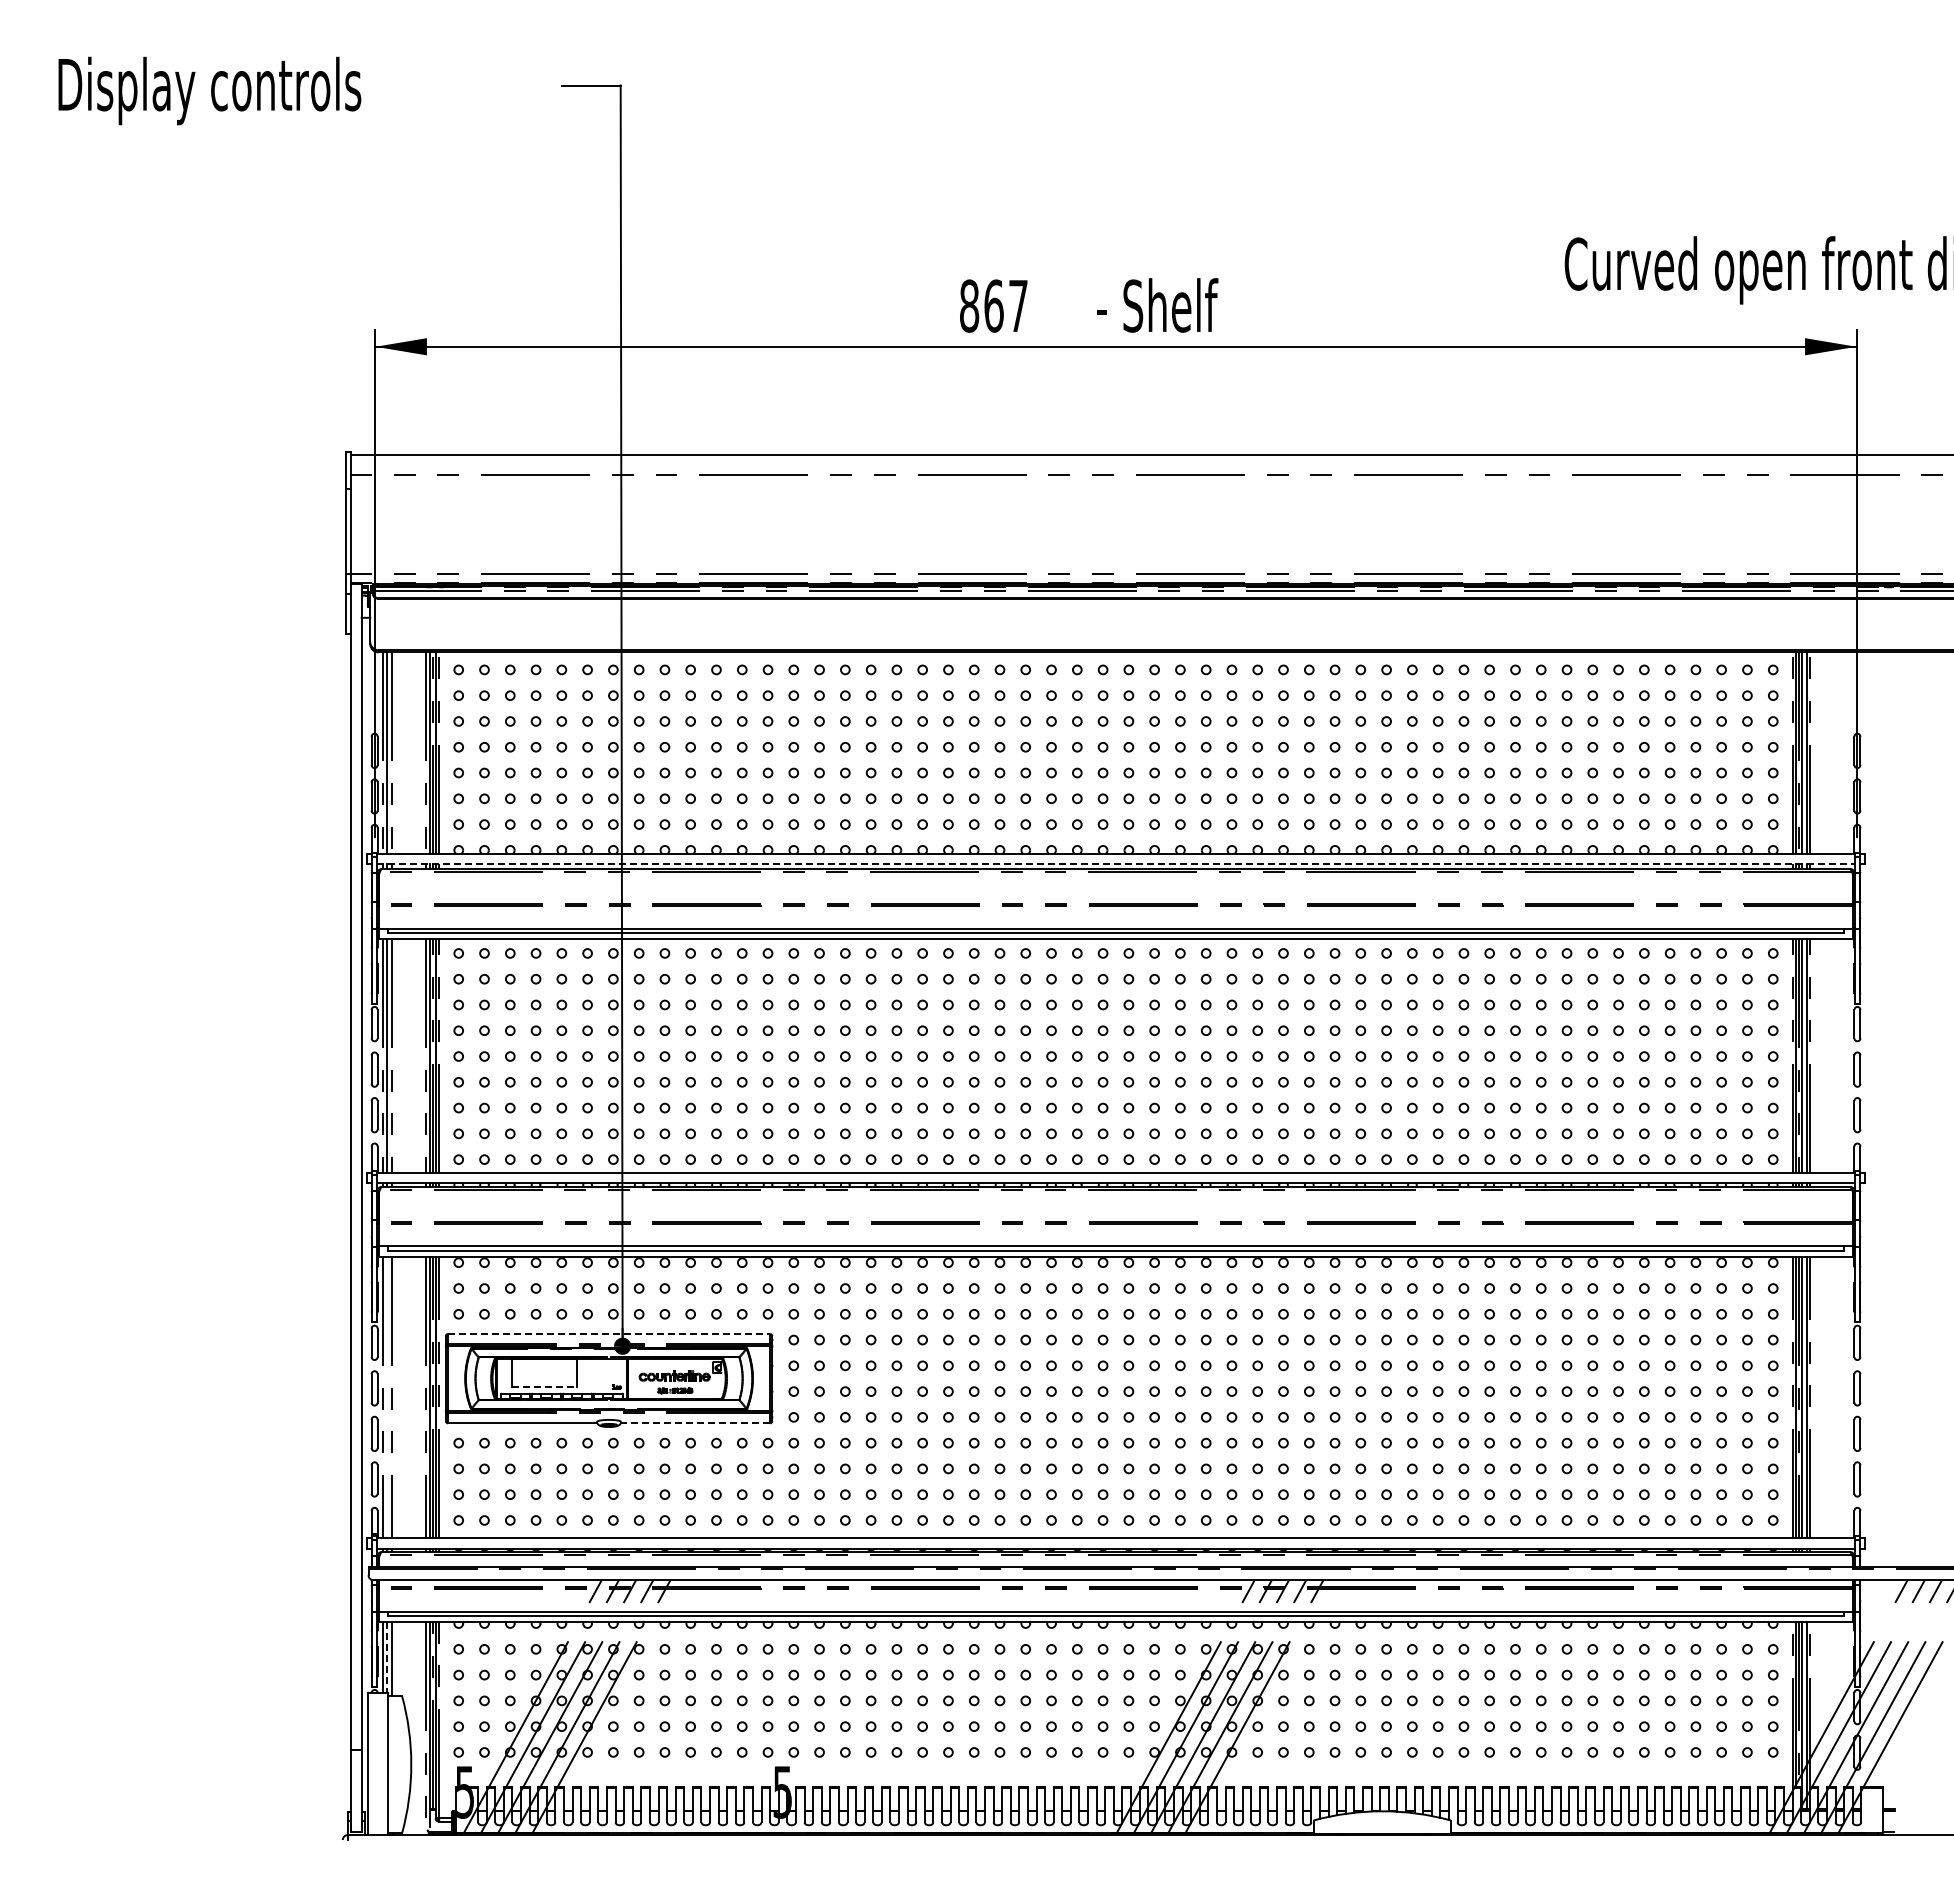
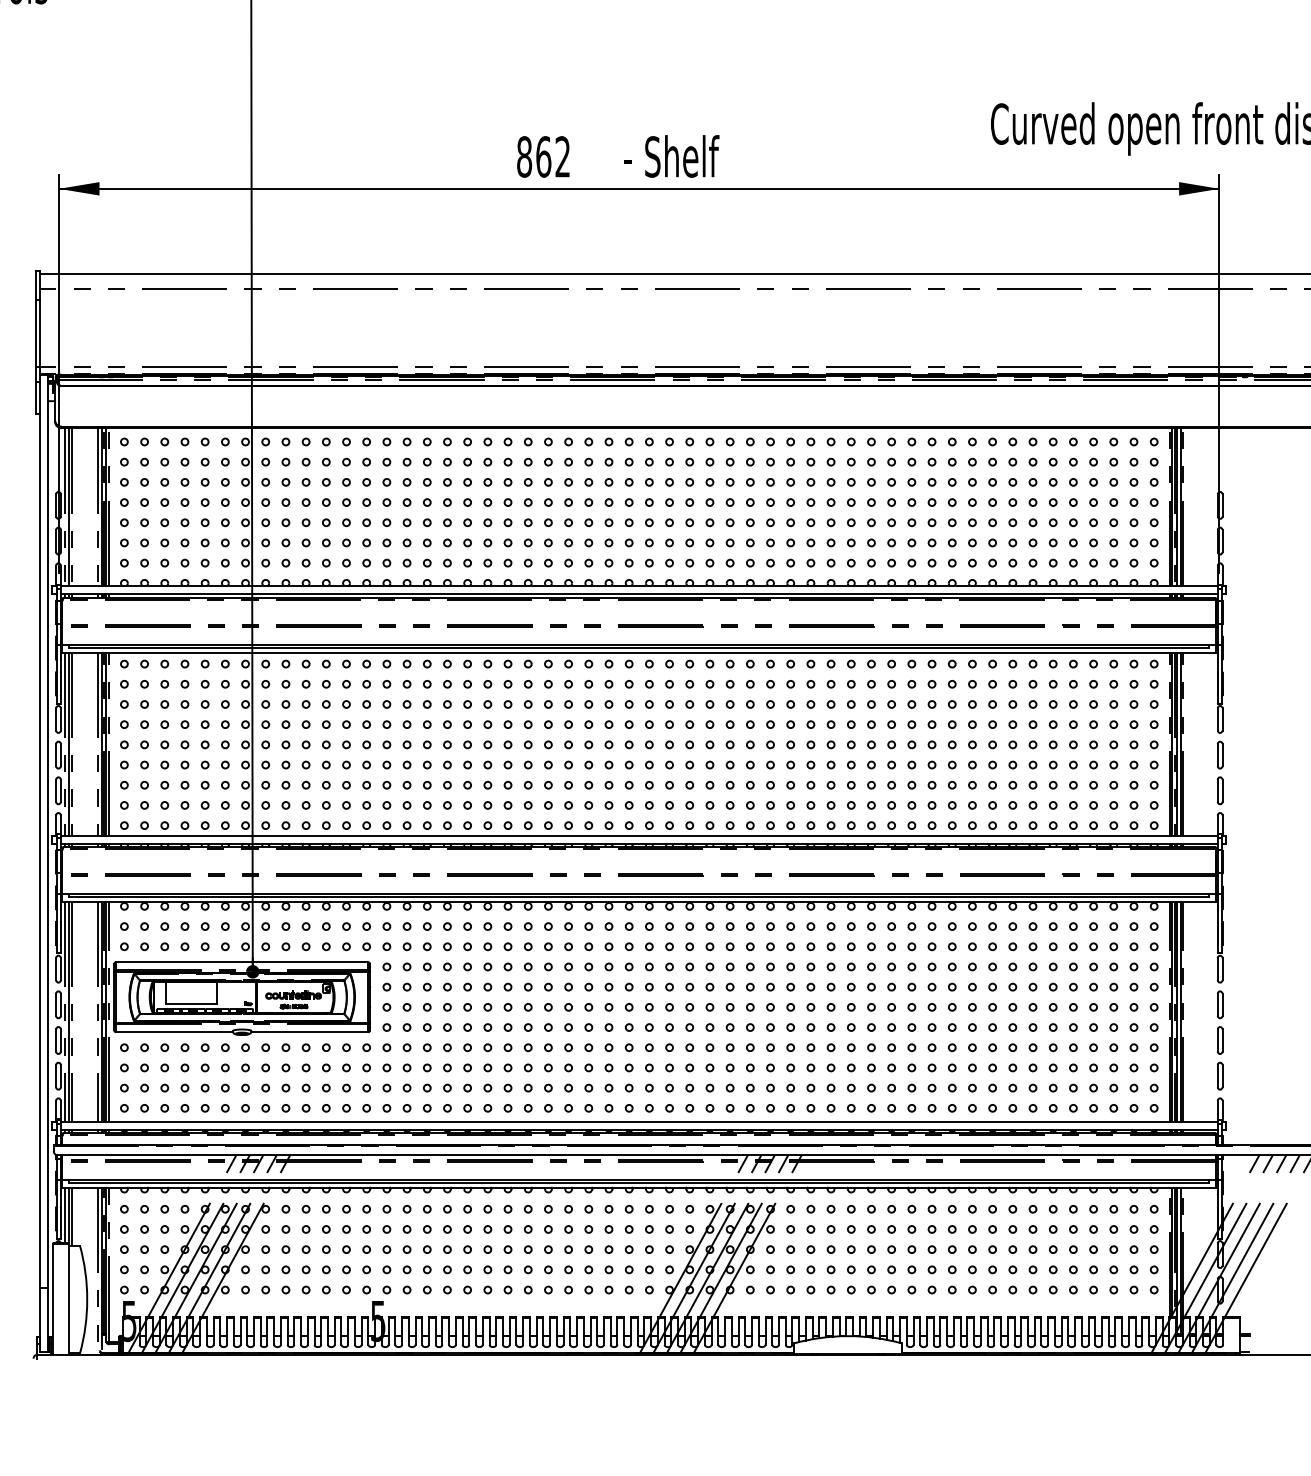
text: (1018, 305) -> (562, 156), 867 -> 862
line: (1115, 864) -> (638, 594), dashed -> solid
line: (609, 1334) -> (242, 962), dashed -> solid
line: (544, 1386) -> (191, 1003), dashed -> solid
line: (387, 1397) -> (68, 1011), added
line: (695, 1423) -> (309, 1032), dashed -> solid
line: (387, 1657) -> (68, 1215), dashed -> solid

